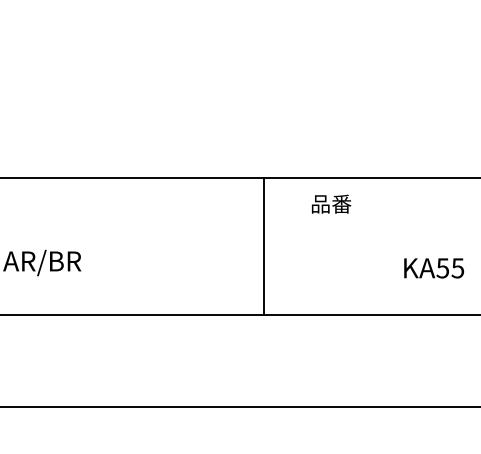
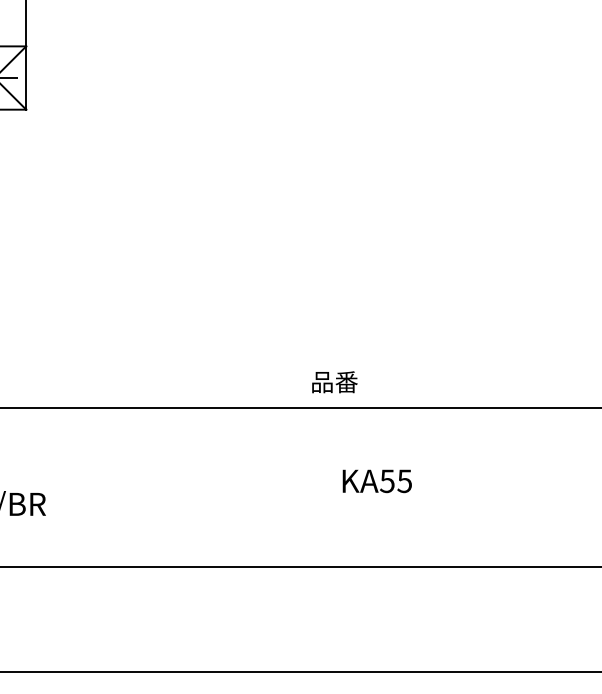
text: (331, 204) -> (334, 382), moved
line: (264, 246) -> (257, 487), removed
text: (433, 268) -> (376, 481), moved

